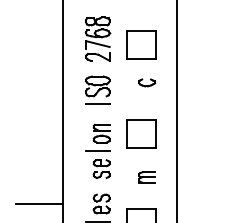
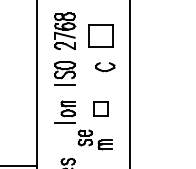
part: (146, 82) -> (104, 66), size x1.4
part: (141, 133) -> (100, 108), size x0.6
part: (101, 168) -> (85, 137), moved

